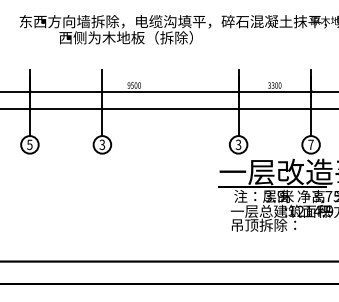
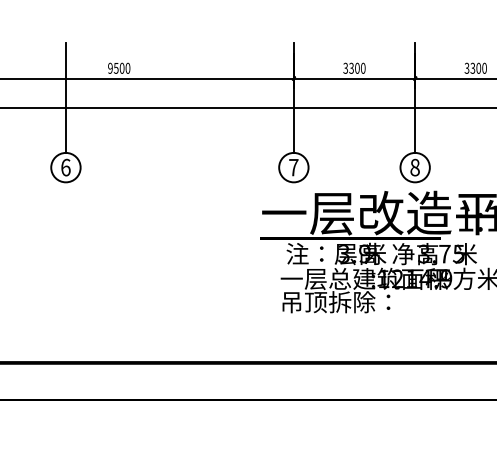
text: (102, 144) -> (66, 167), 3 -> 6
text: (238, 144) -> (293, 167), 3 -> 7
text: (310, 144) -> (414, 167), 7 -> 8

